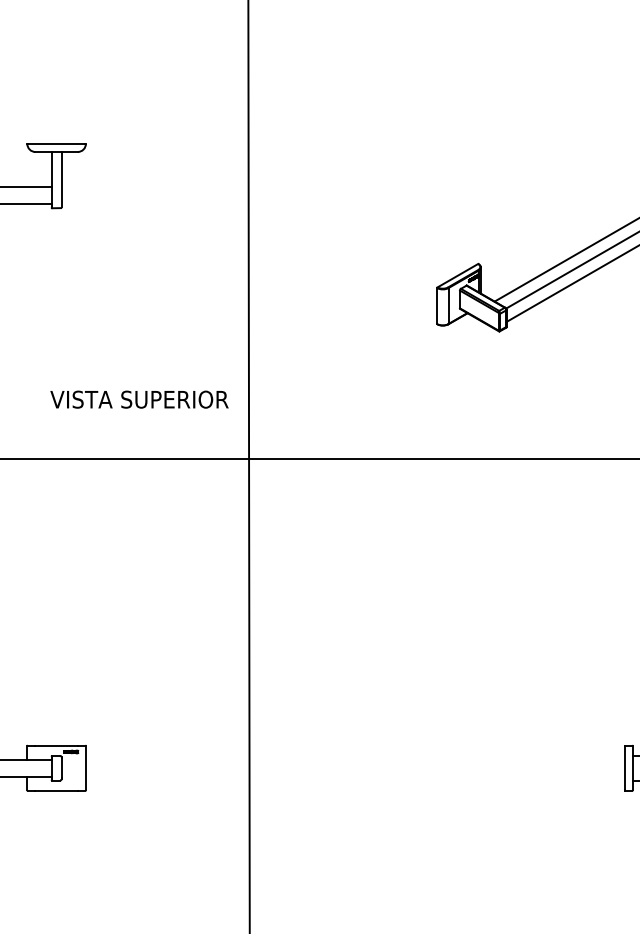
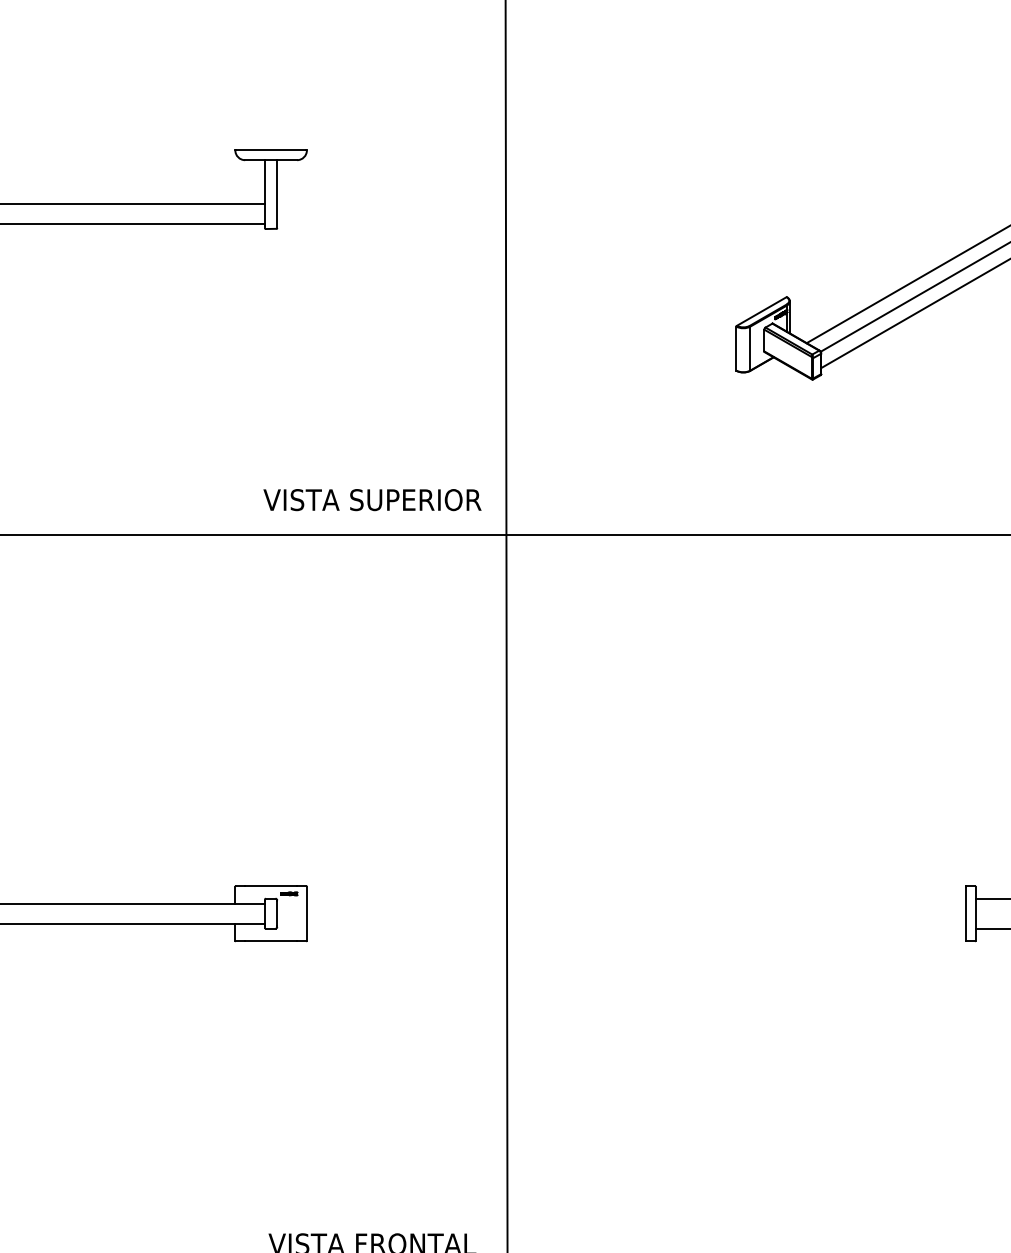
text: (139, 400) -> (372, 500), moved

